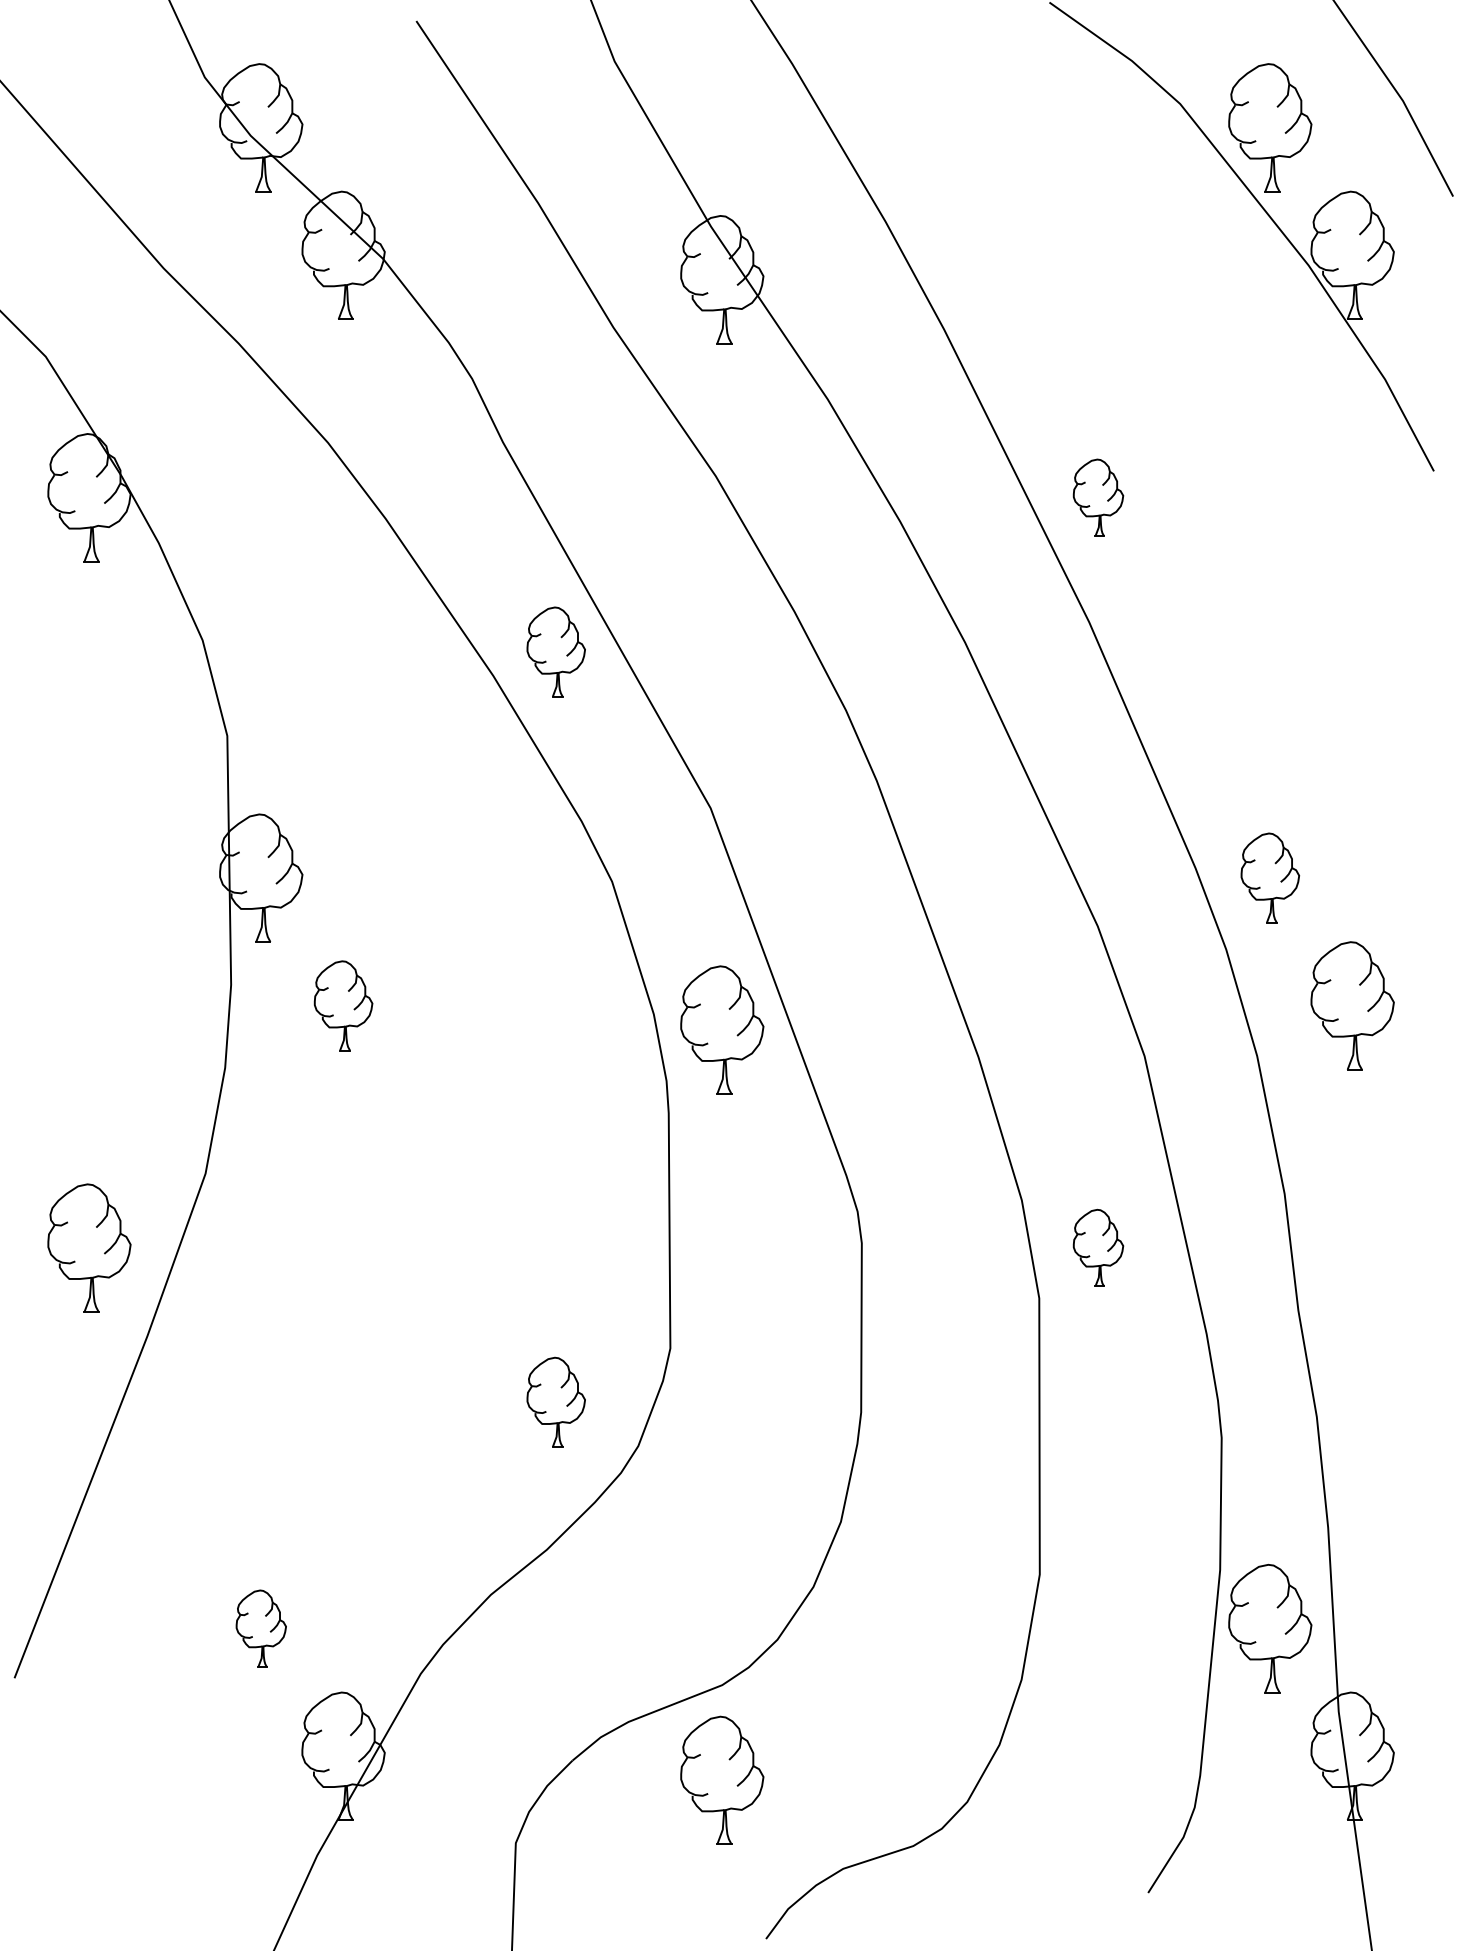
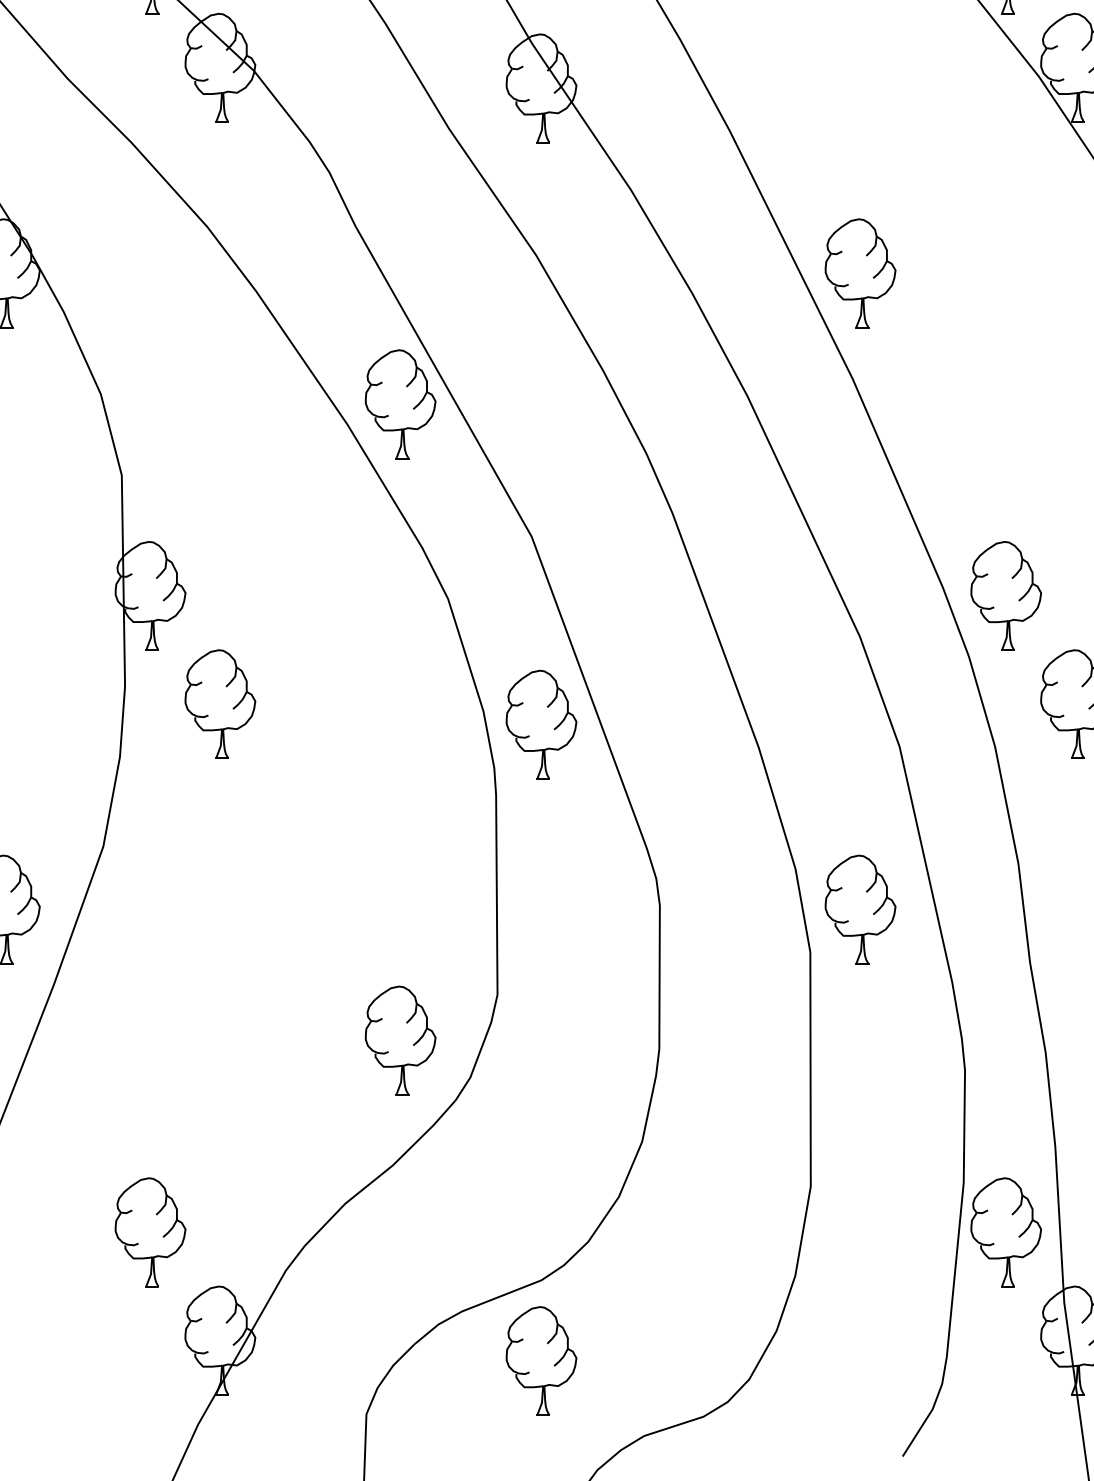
part: (1098, 497) -> (860, 273), size x1.67
part: (556, 651) -> (400, 403), size x1.43
part: (1270, 877) -> (1006, 595), size x1.43
part: (343, 1005) -> (220, 703), size x1.43
part: (1098, 1247) -> (860, 909), size x1.67
part: (556, 1401) -> (400, 1039), size x1.43
part: (261, 1628) -> (150, 1232), size x1.67

